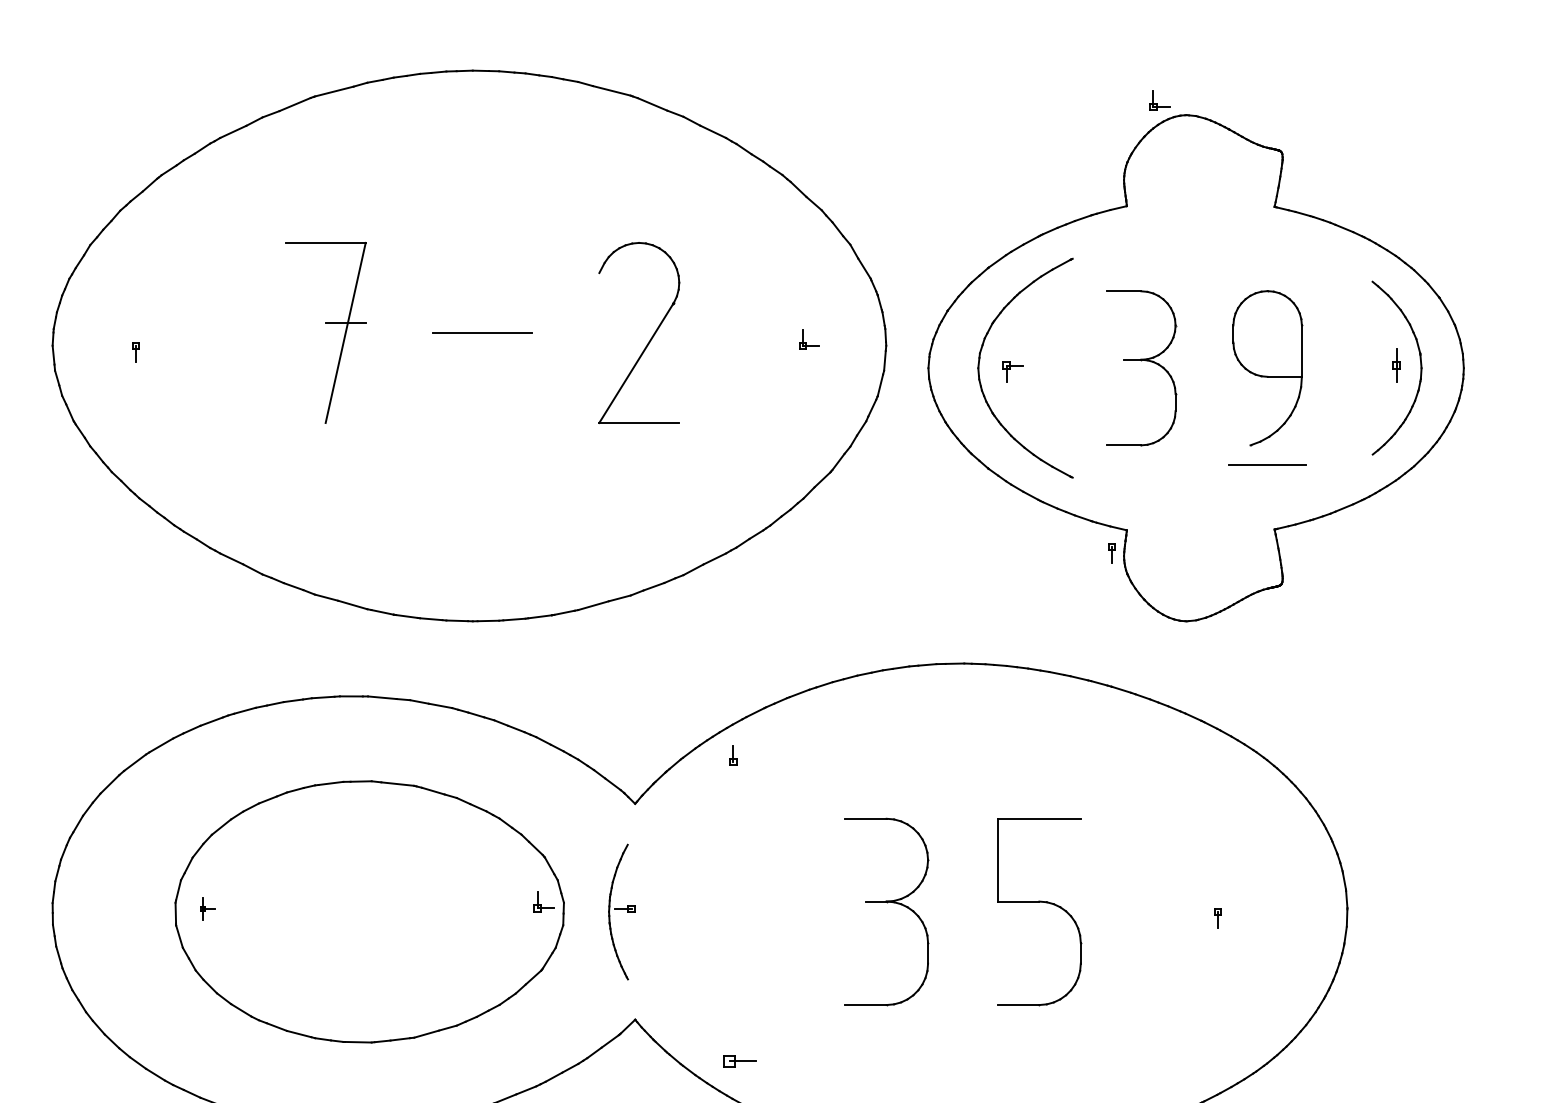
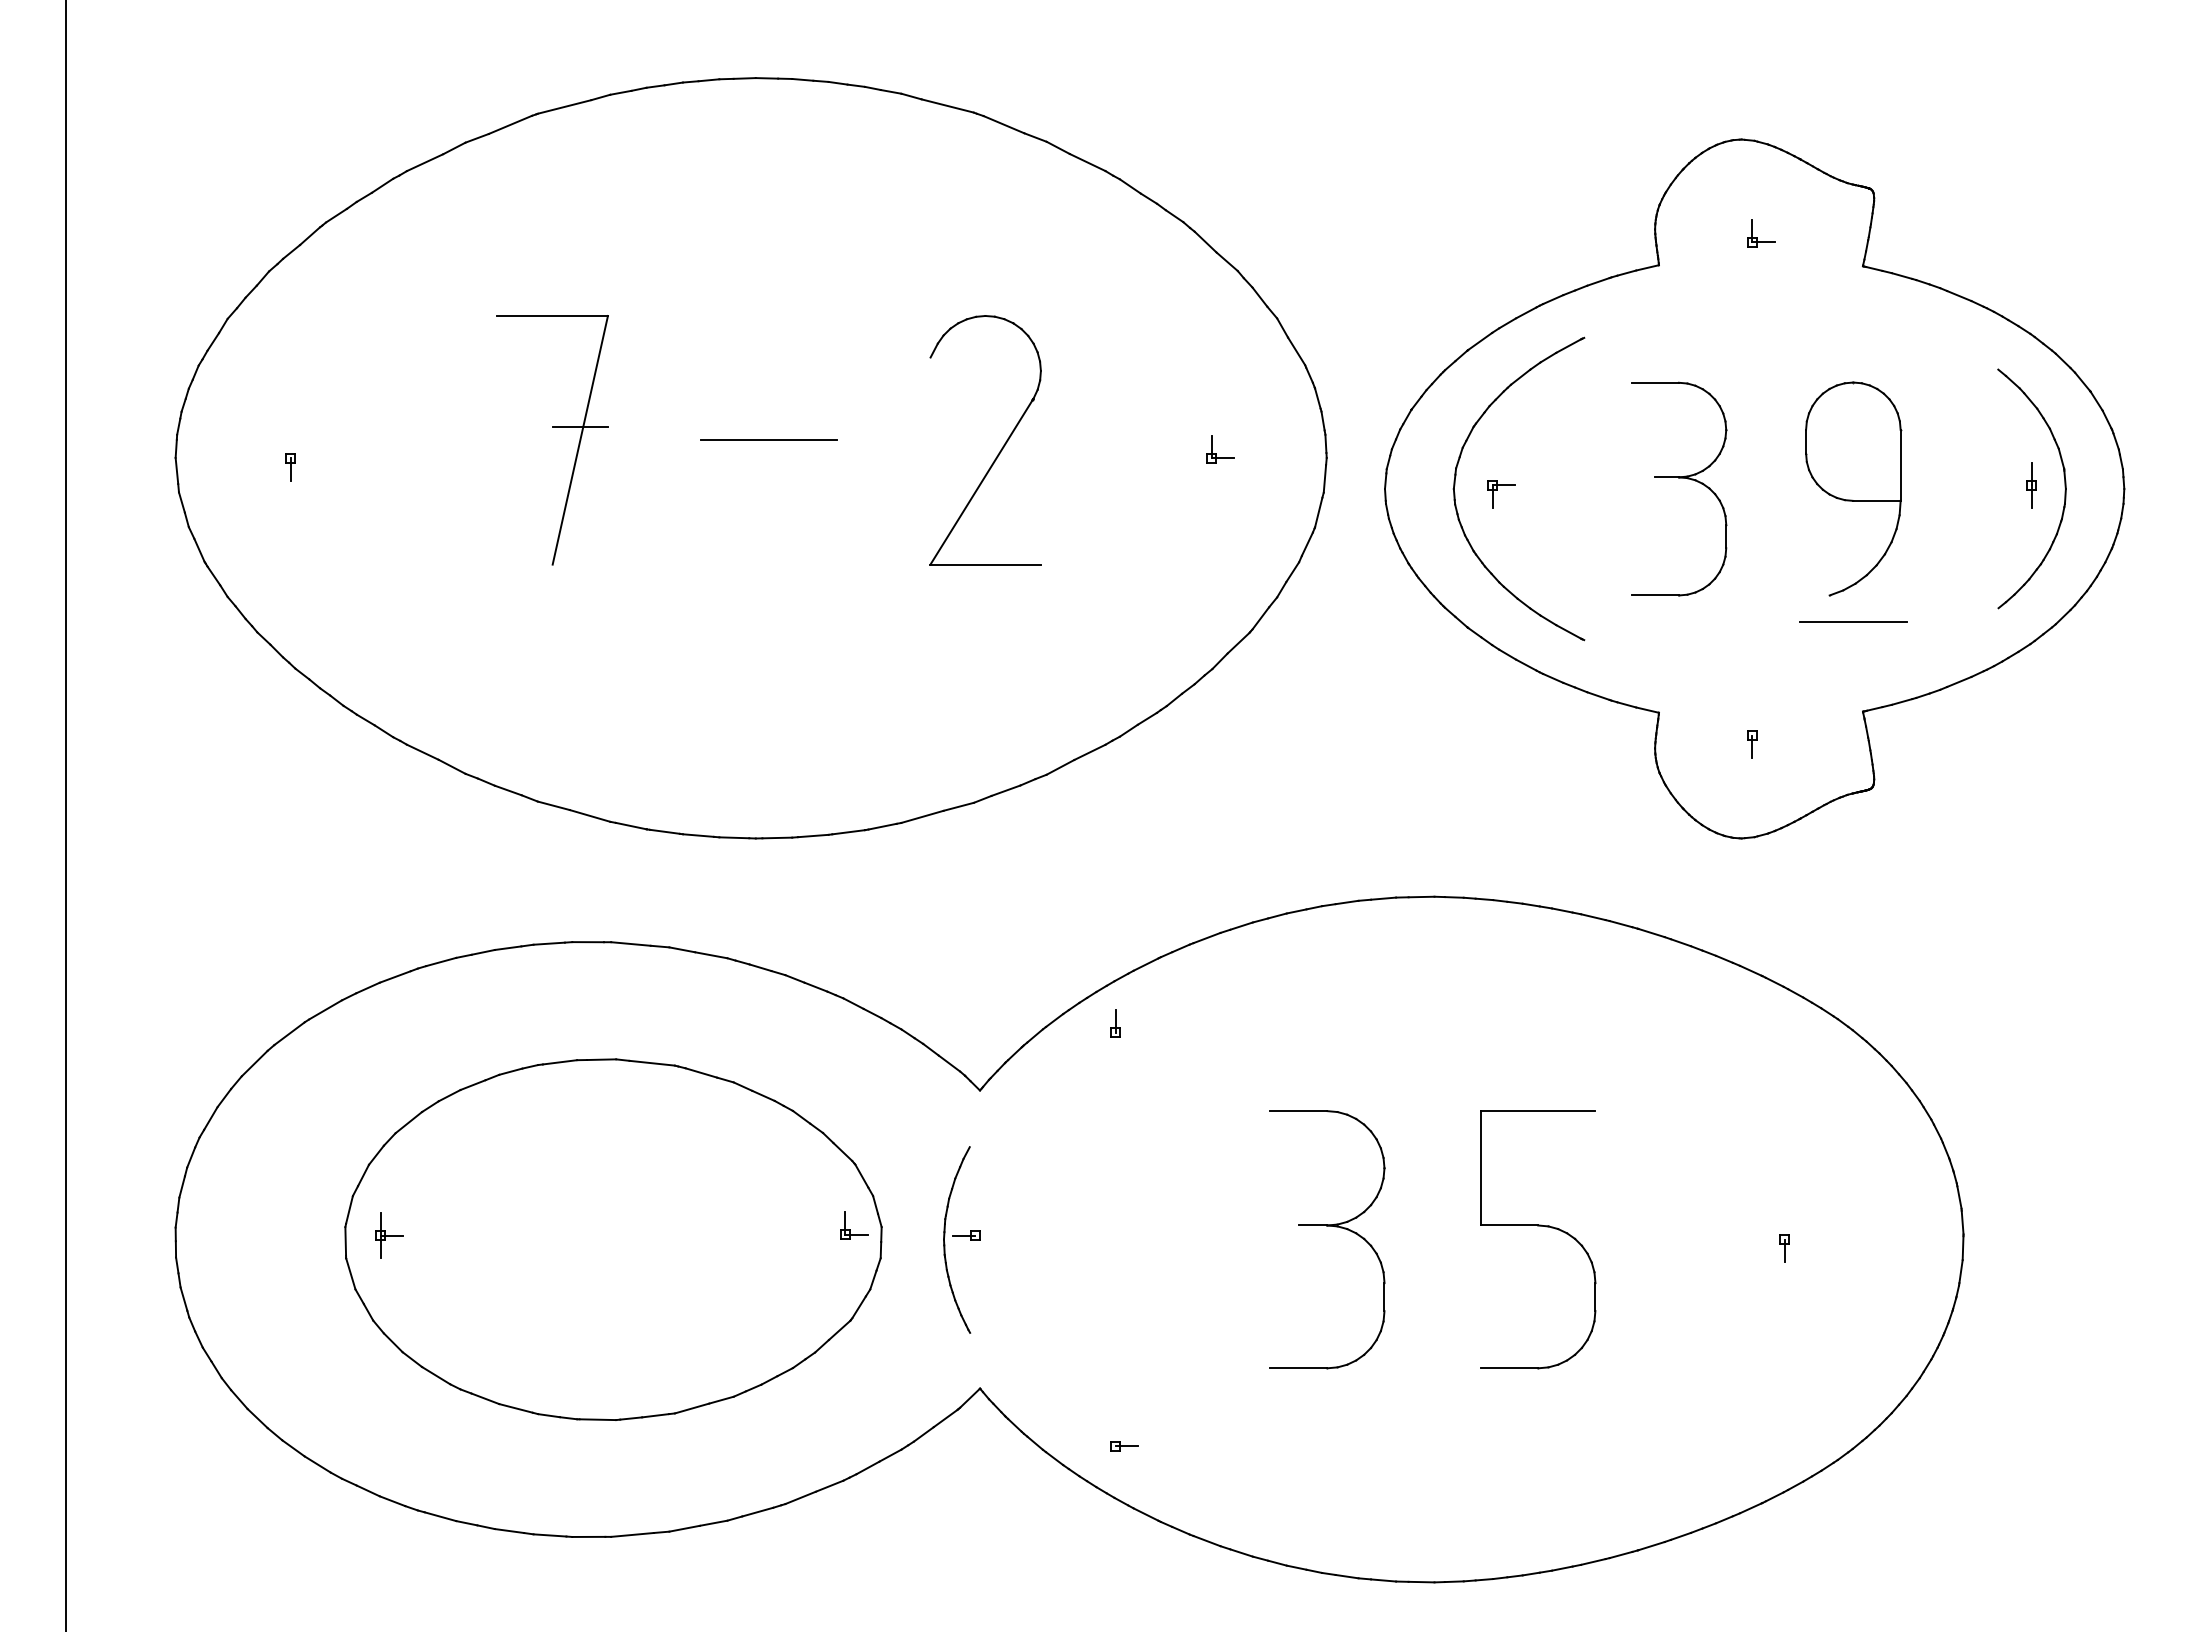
part: (1159, 100) -> (1761, 233), moved
part: (1112, 553) -> (1752, 744), moved
part: (207, 908) -> (389, 1235), size x1.43
part: (739, 1061) -> (1124, 1446), size x0.62

